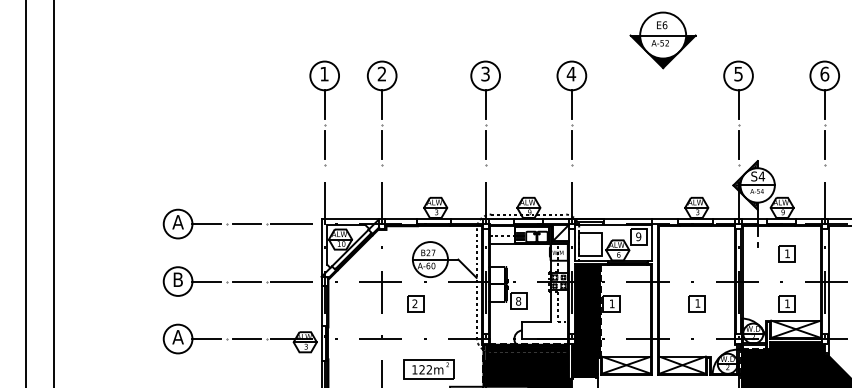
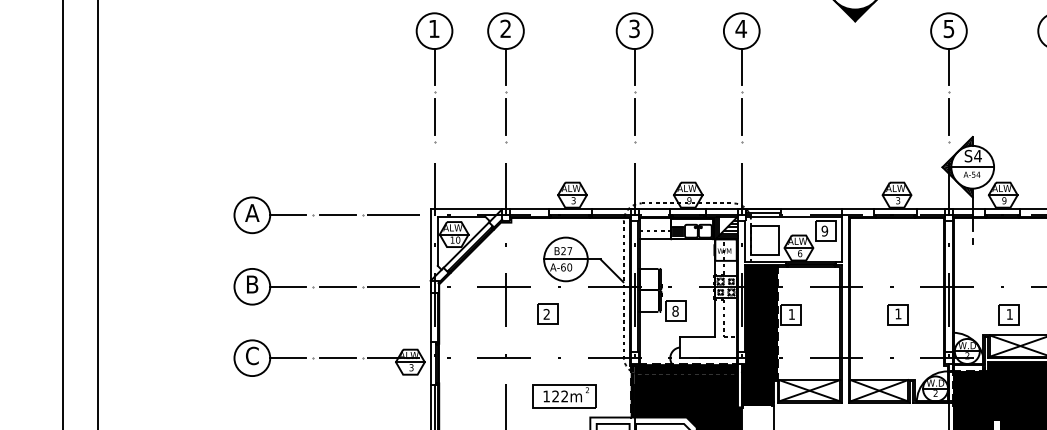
hatch: (561, 232) -> (728, 225), added
part: (786, 253) -> (1008, 251), removed
text: (177, 336) -> (251, 355), A -> C

